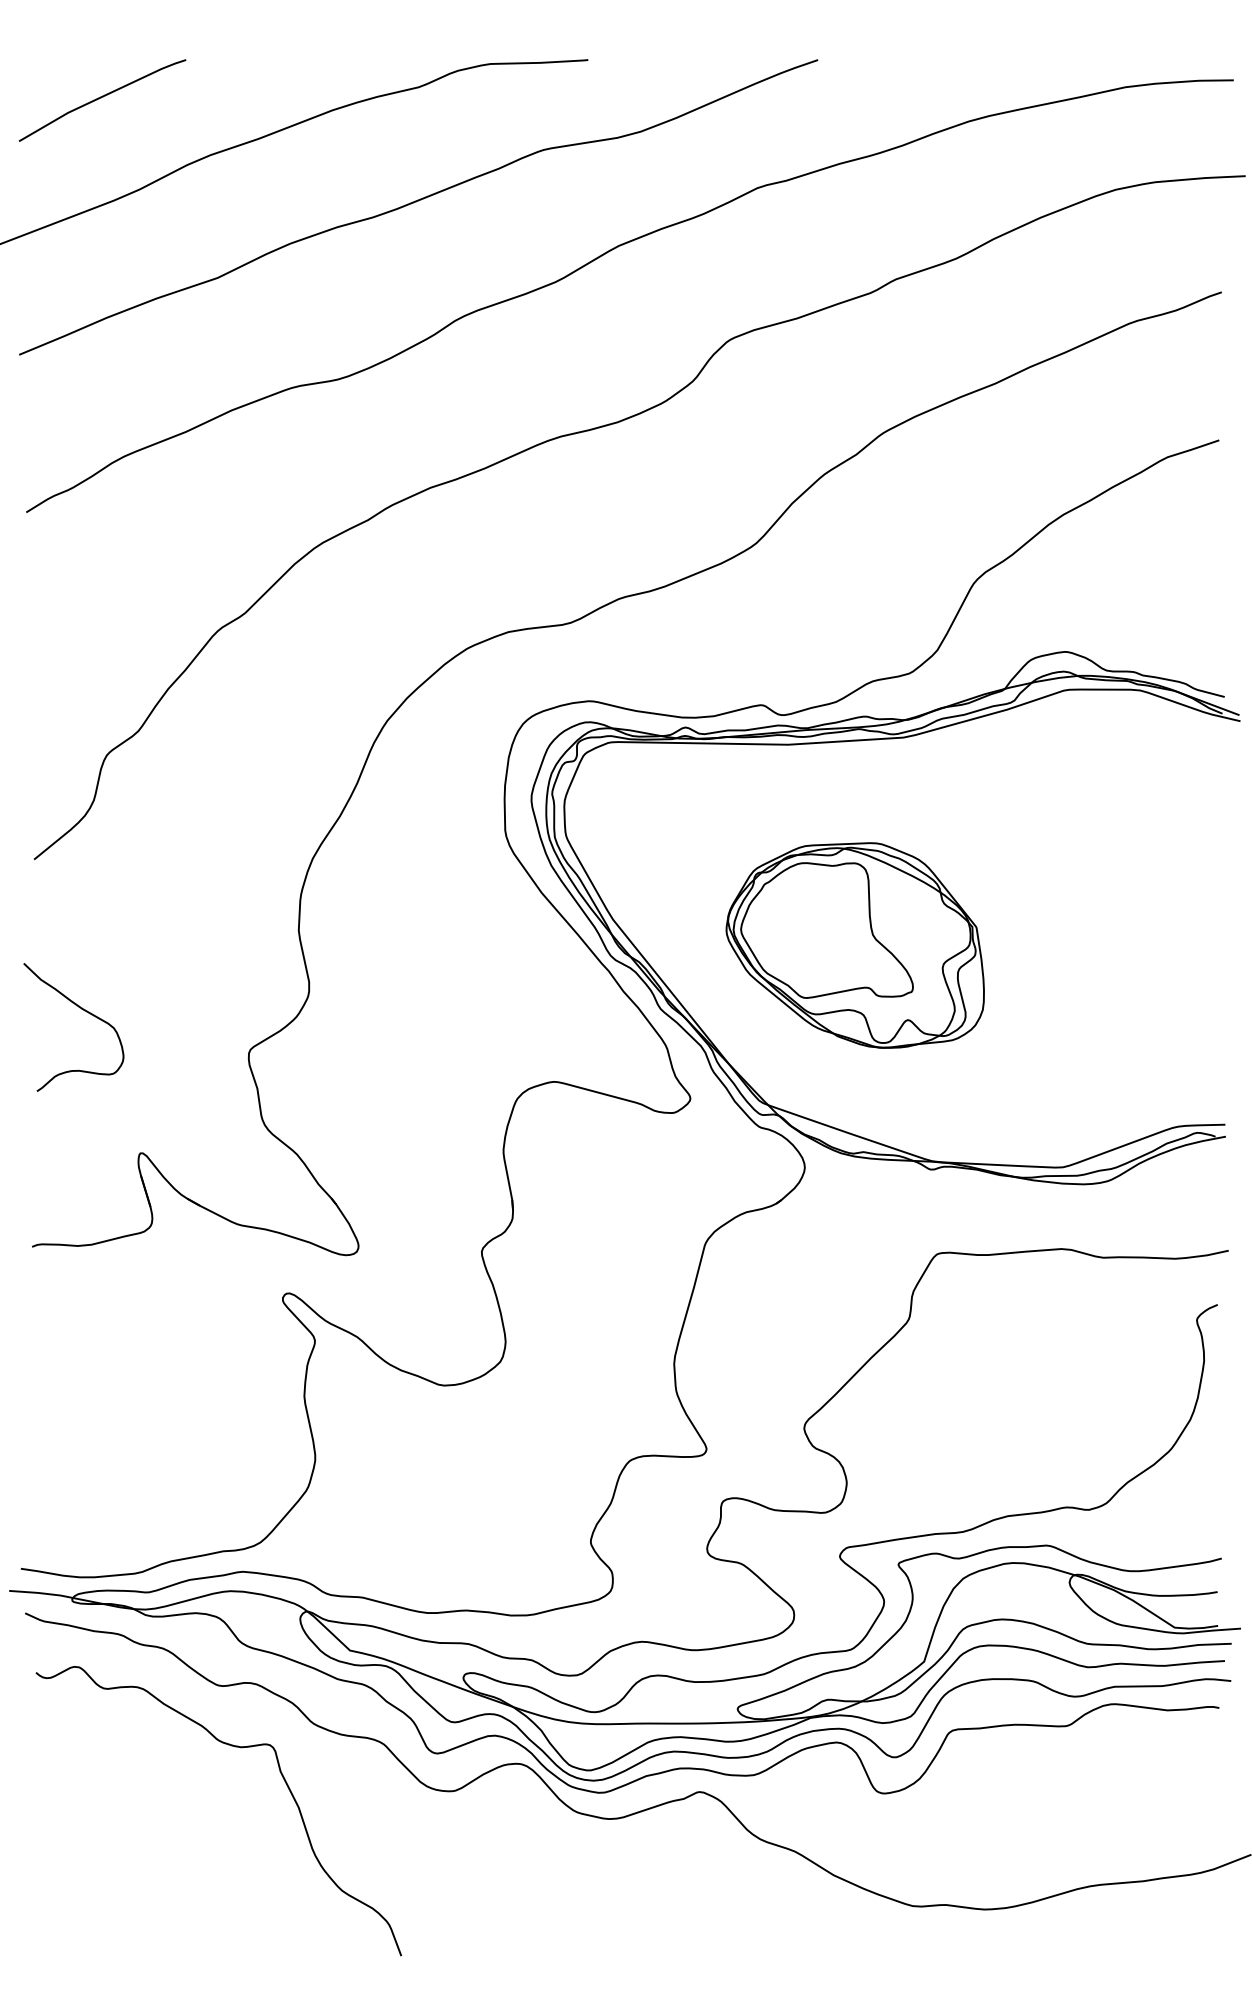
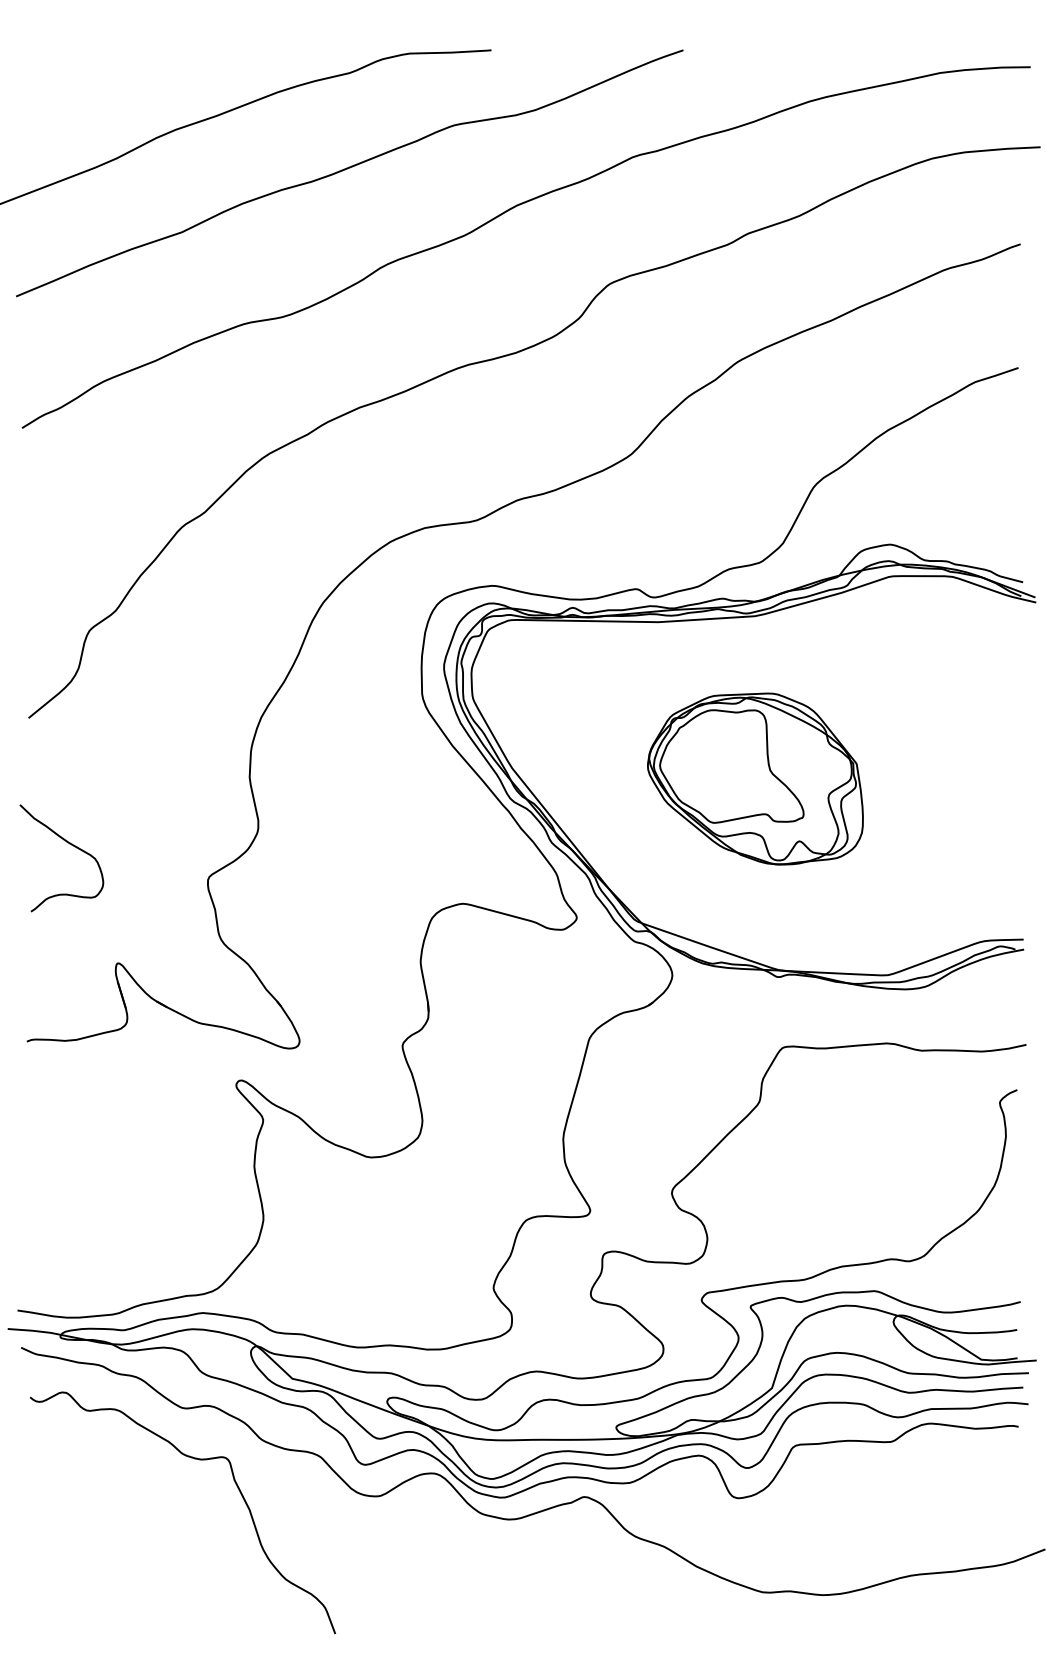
line: (101, 98) -> (84, 82), removed
part: (854, 945) -> (754, 779), moved

